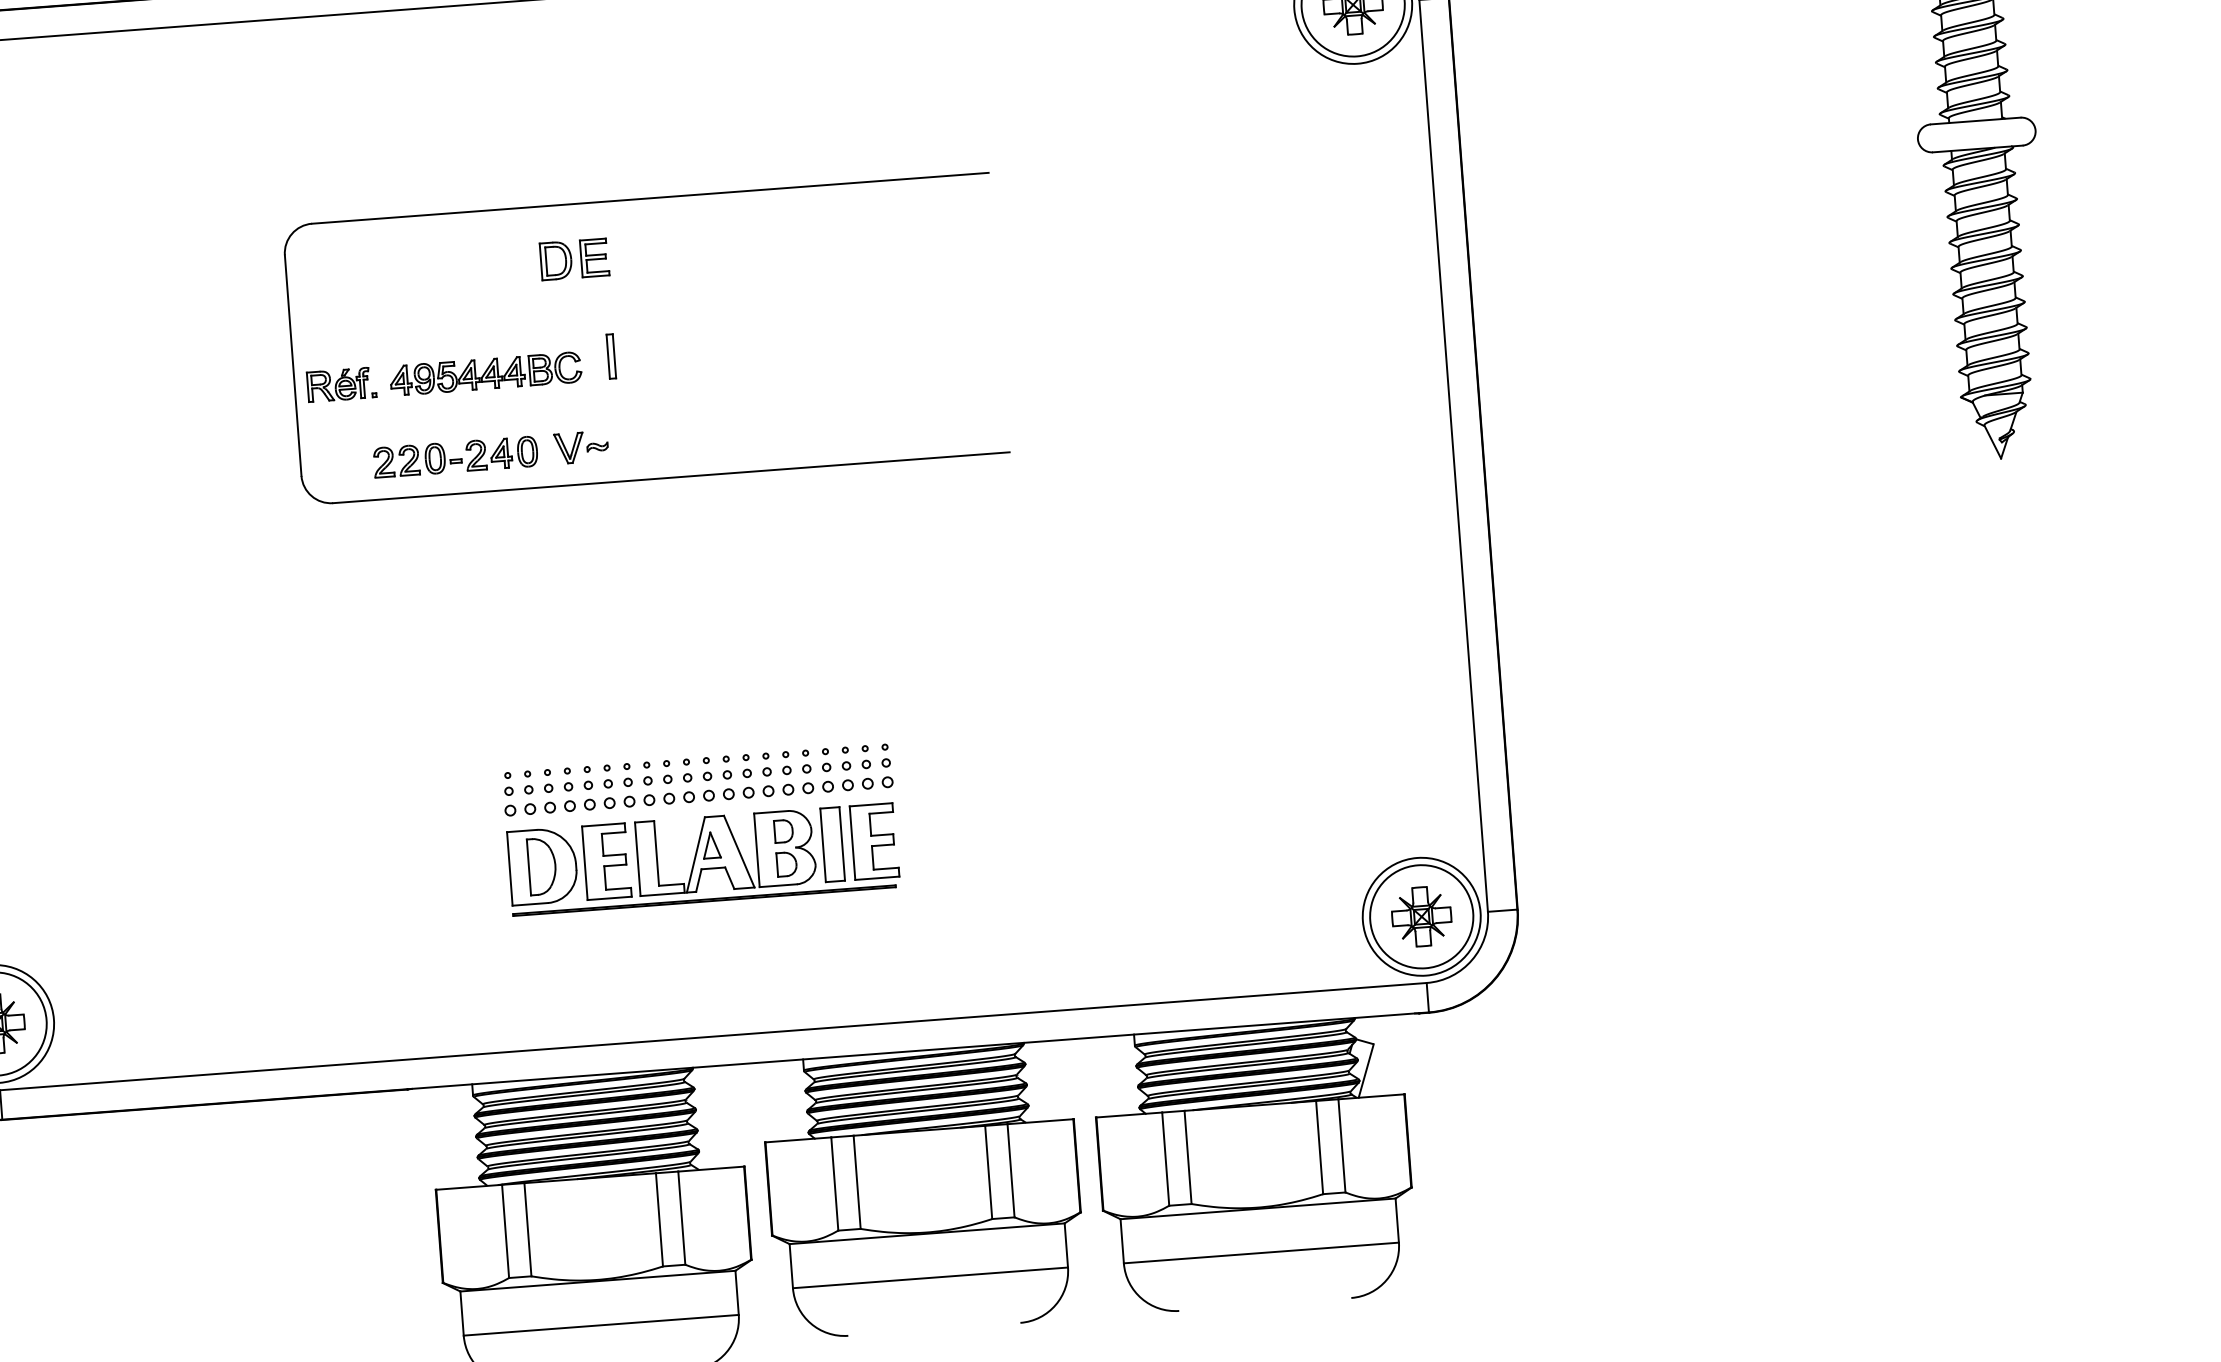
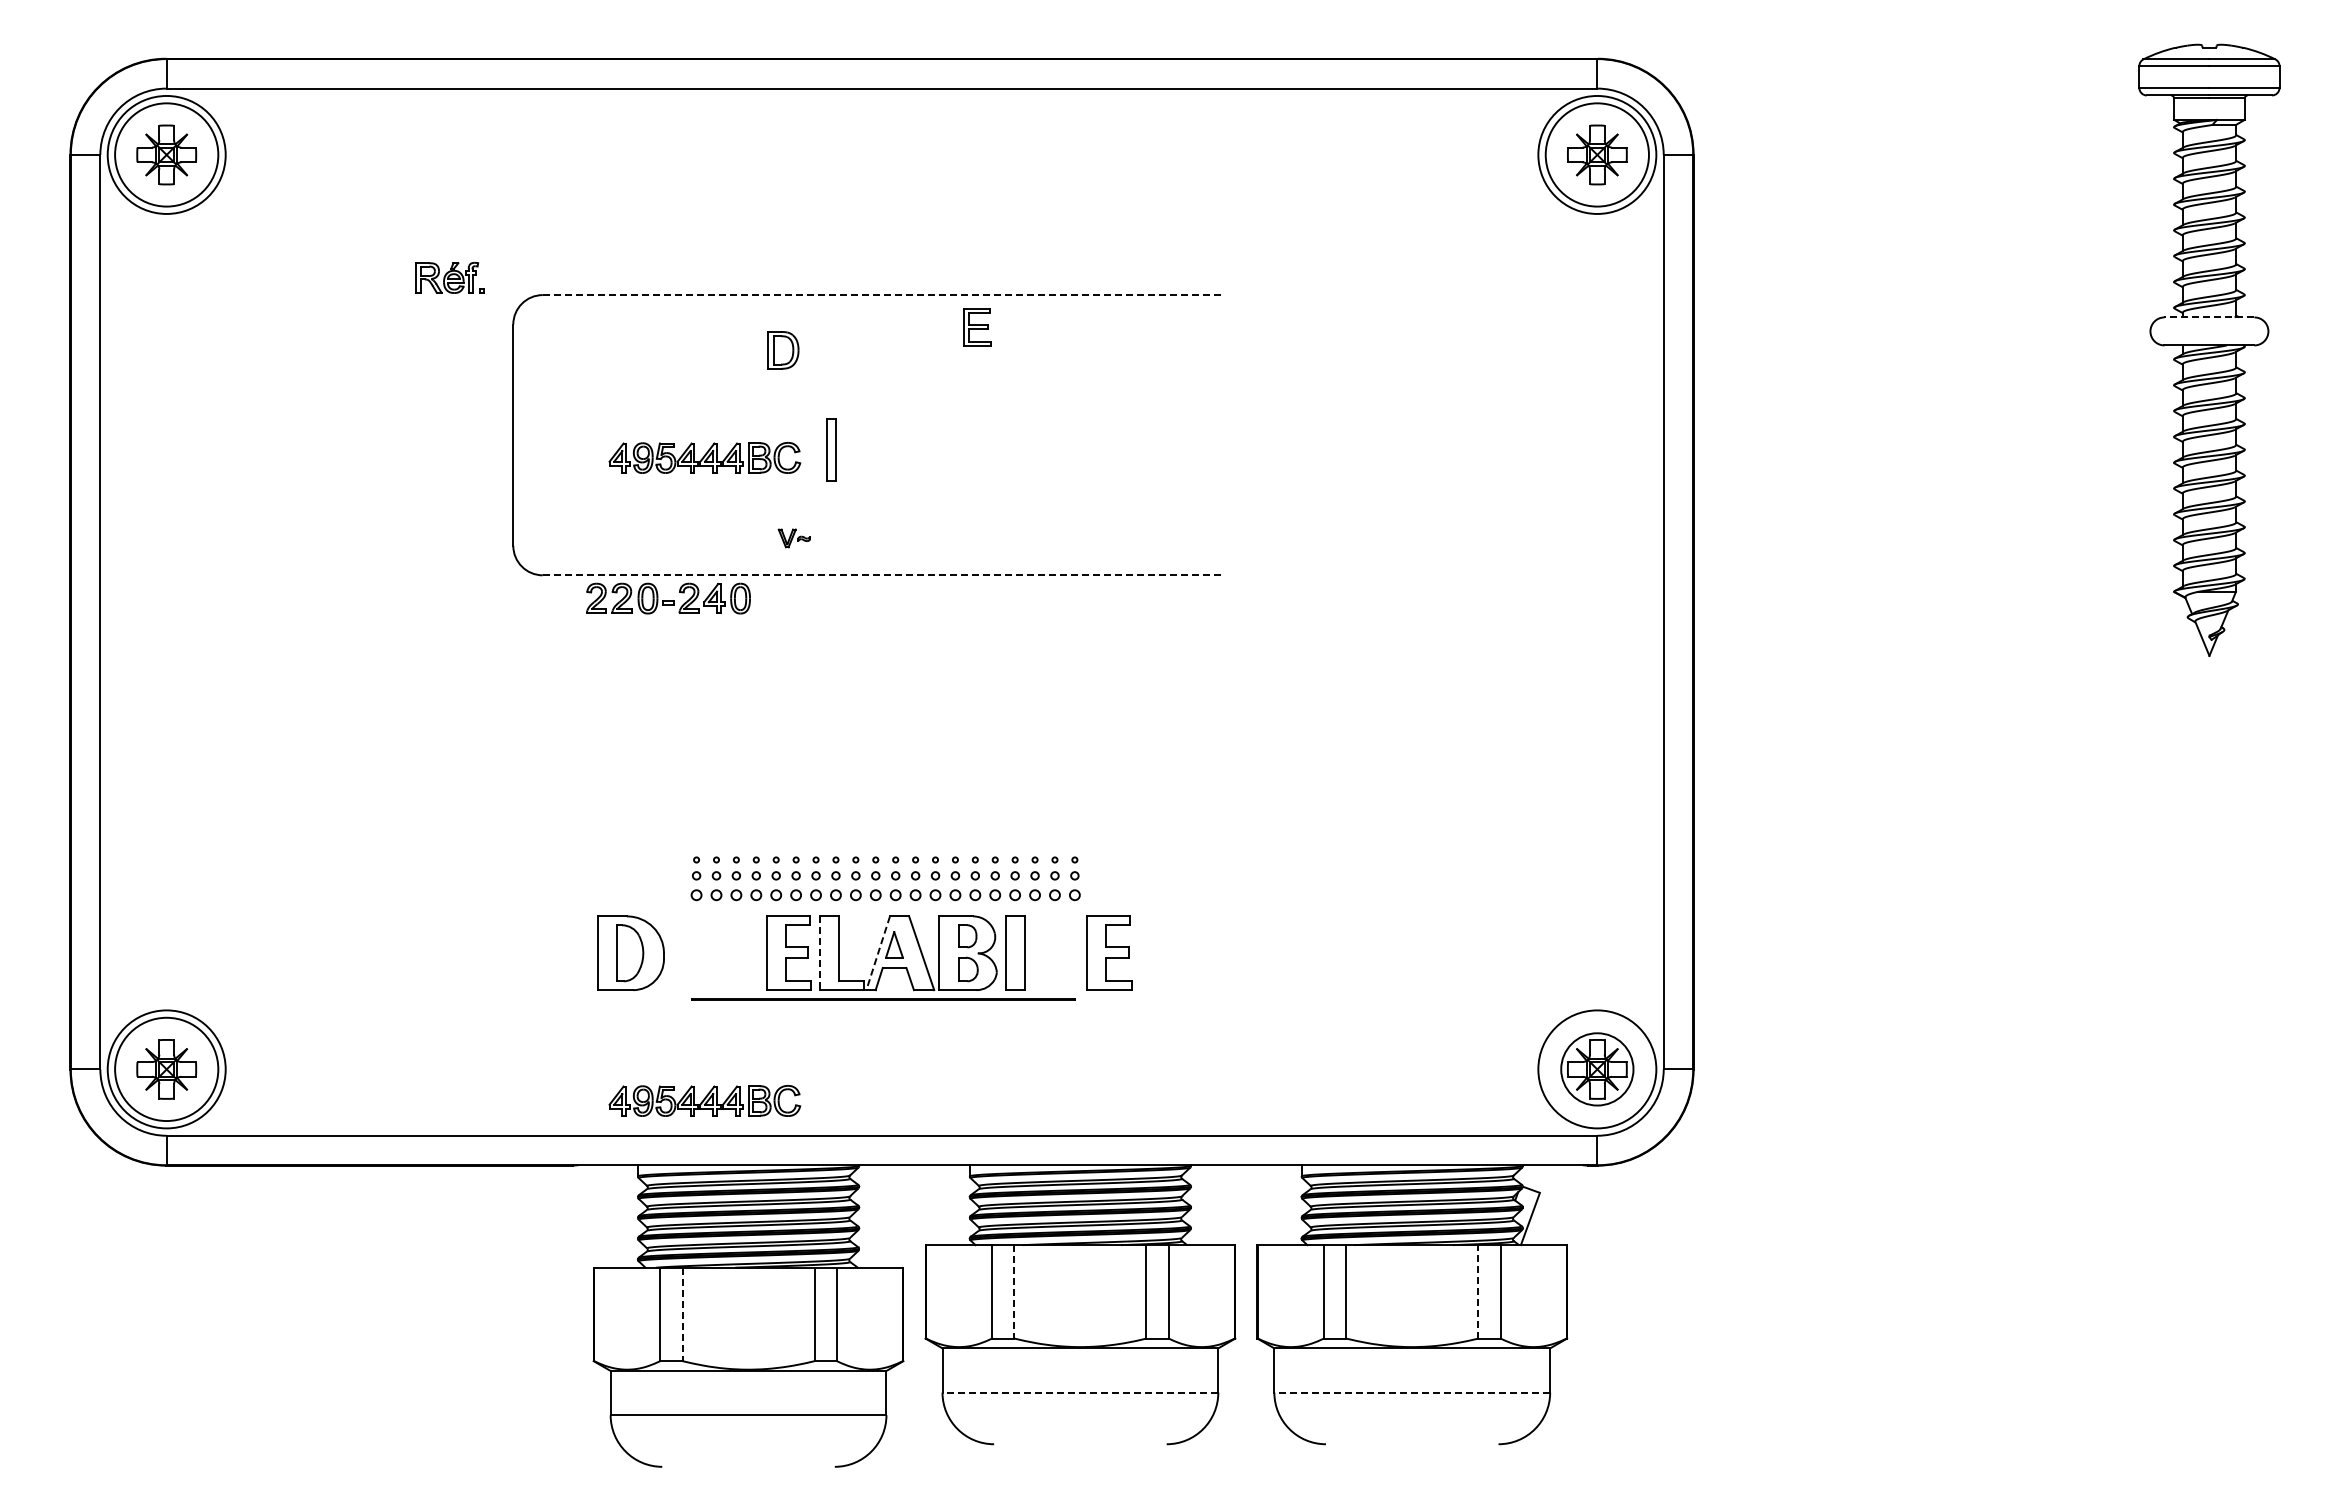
line: (1975, 121) -> (2209, 317), solid -> dashed
line: (649, 198) -> (881, 295), solid -> dashed
part: (595, 258) -> (977, 327), moved
part: (610, 356) -> (830, 449), size x1.4
part: (340, 384) -> (449, 277), moved
part: (581, 447) -> (794, 538), size x0.6
part: (455, 457) -> (668, 598), moved
line: (671, 477) -> (882, 575), solid -> dashed
part: (874, 840) -> (1109, 952), moved
line: (696, 855) -> (878, 953), solid -> dashed
line: (637, 859) -> (819, 953), solid -> dashed
part: (542, 865) -> (630, 952), moved
circle: (1420, 916) -> (1596, 1069), size x0.7
part: (533, 1014) -> (704, 1100), added
line: (1319, 1147) -> (1478, 1291), solid -> dashed
line: (857, 1181) -> (1014, 1291), solid -> dashed
line: (527, 1229) -> (682, 1314), solid -> dashed
line: (1261, 1252) -> (1412, 1392), solid -> dashed
line: (930, 1277) -> (1080, 1392), solid -> dashed

